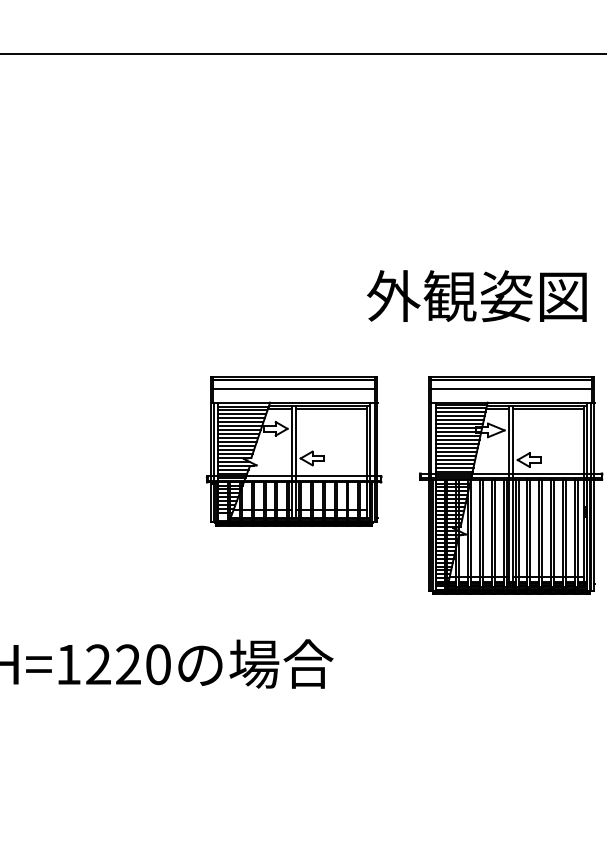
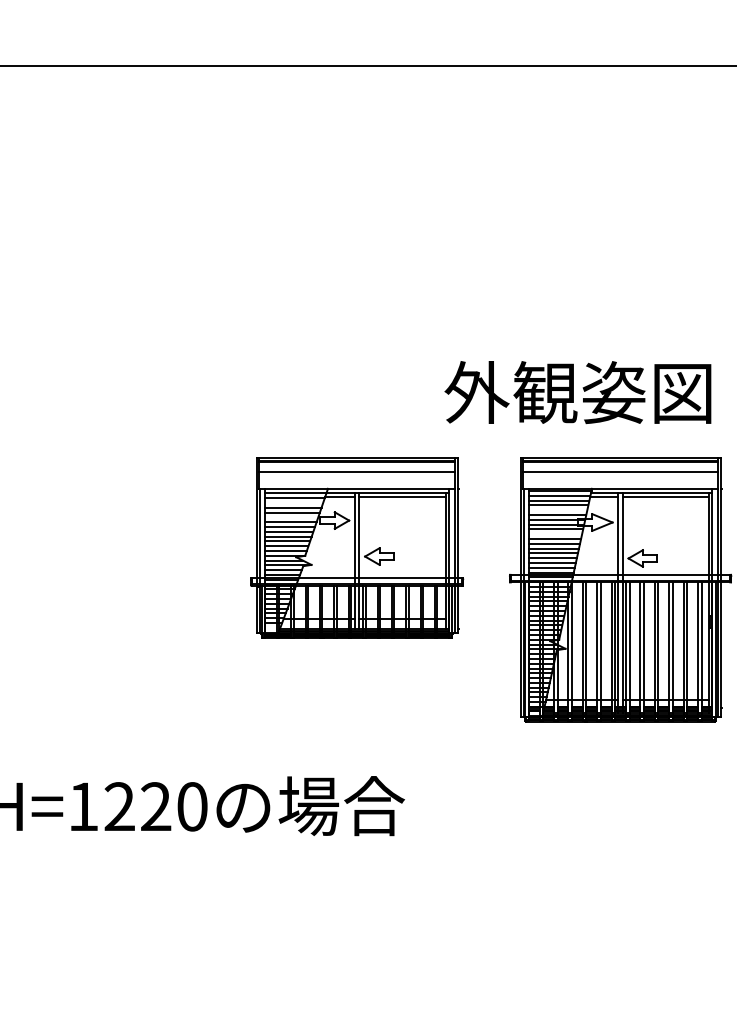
text: (476, 296) -> (577, 392), moved
line: (241, 414) -> (293, 503), removed
line: (460, 420) -> (558, 510), removed
line: (240, 426) -> (291, 517), removed
line: (457, 440) -> (555, 534), removed

